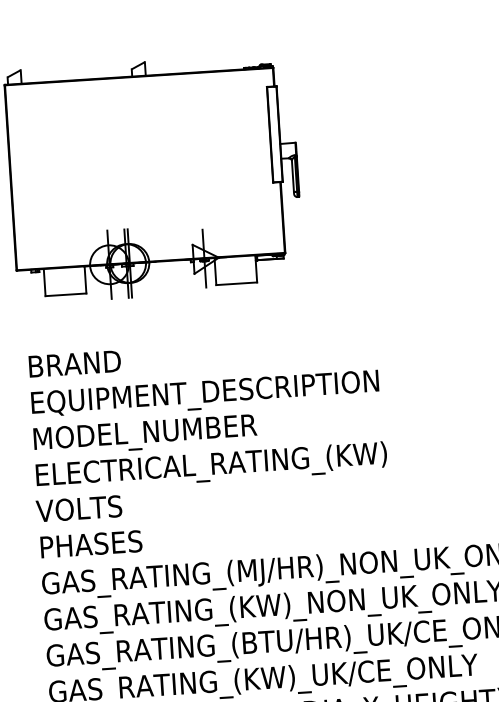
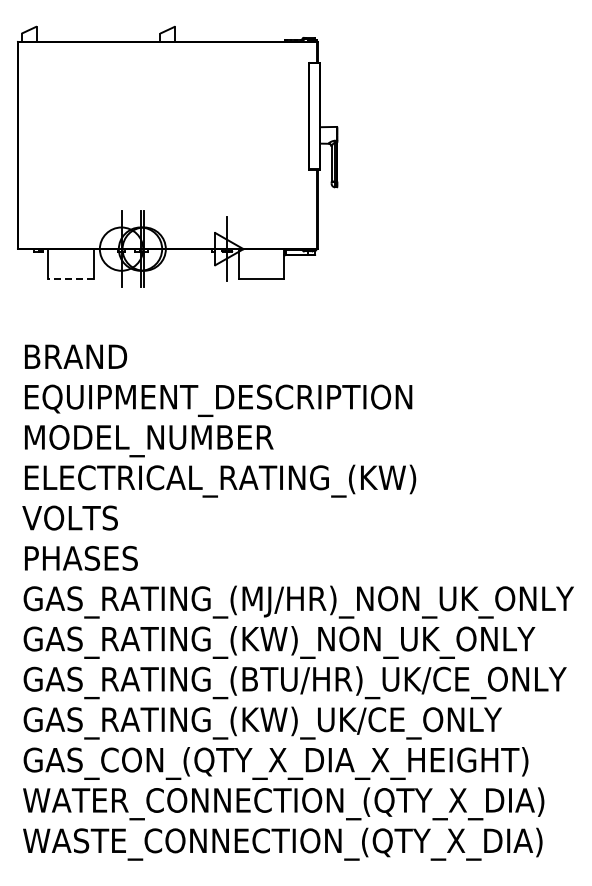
line: (65, 294) -> (70, 279), solid -> dashed

